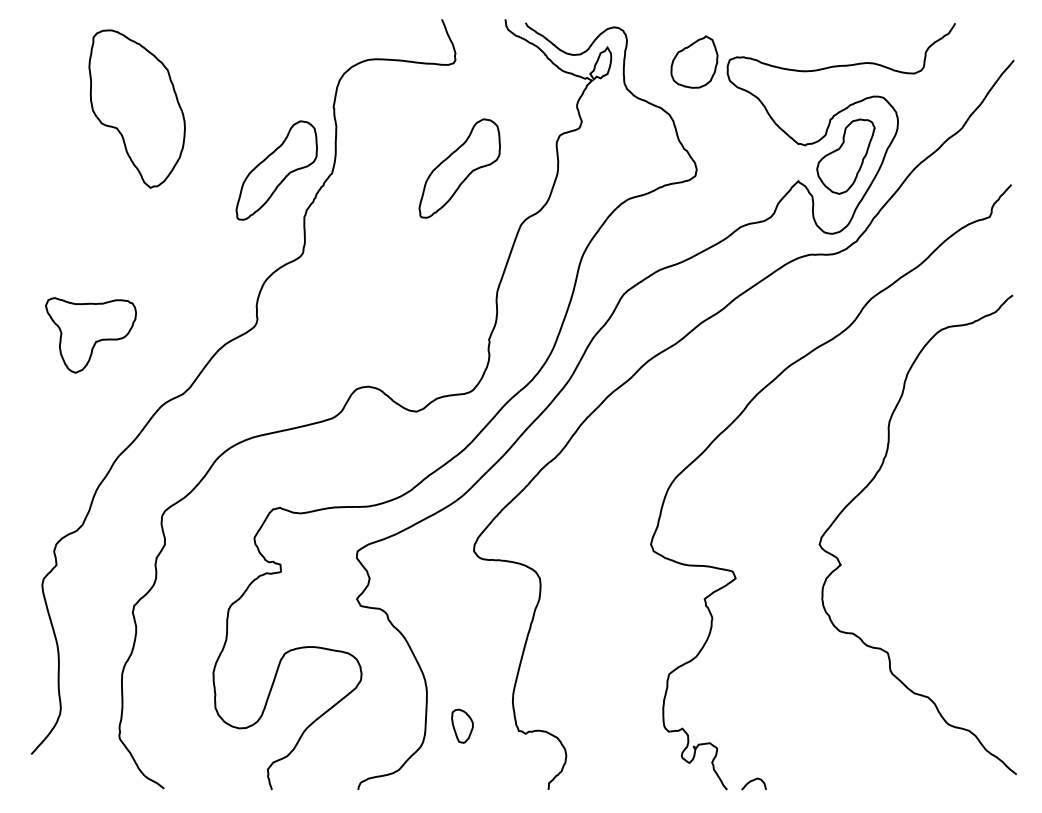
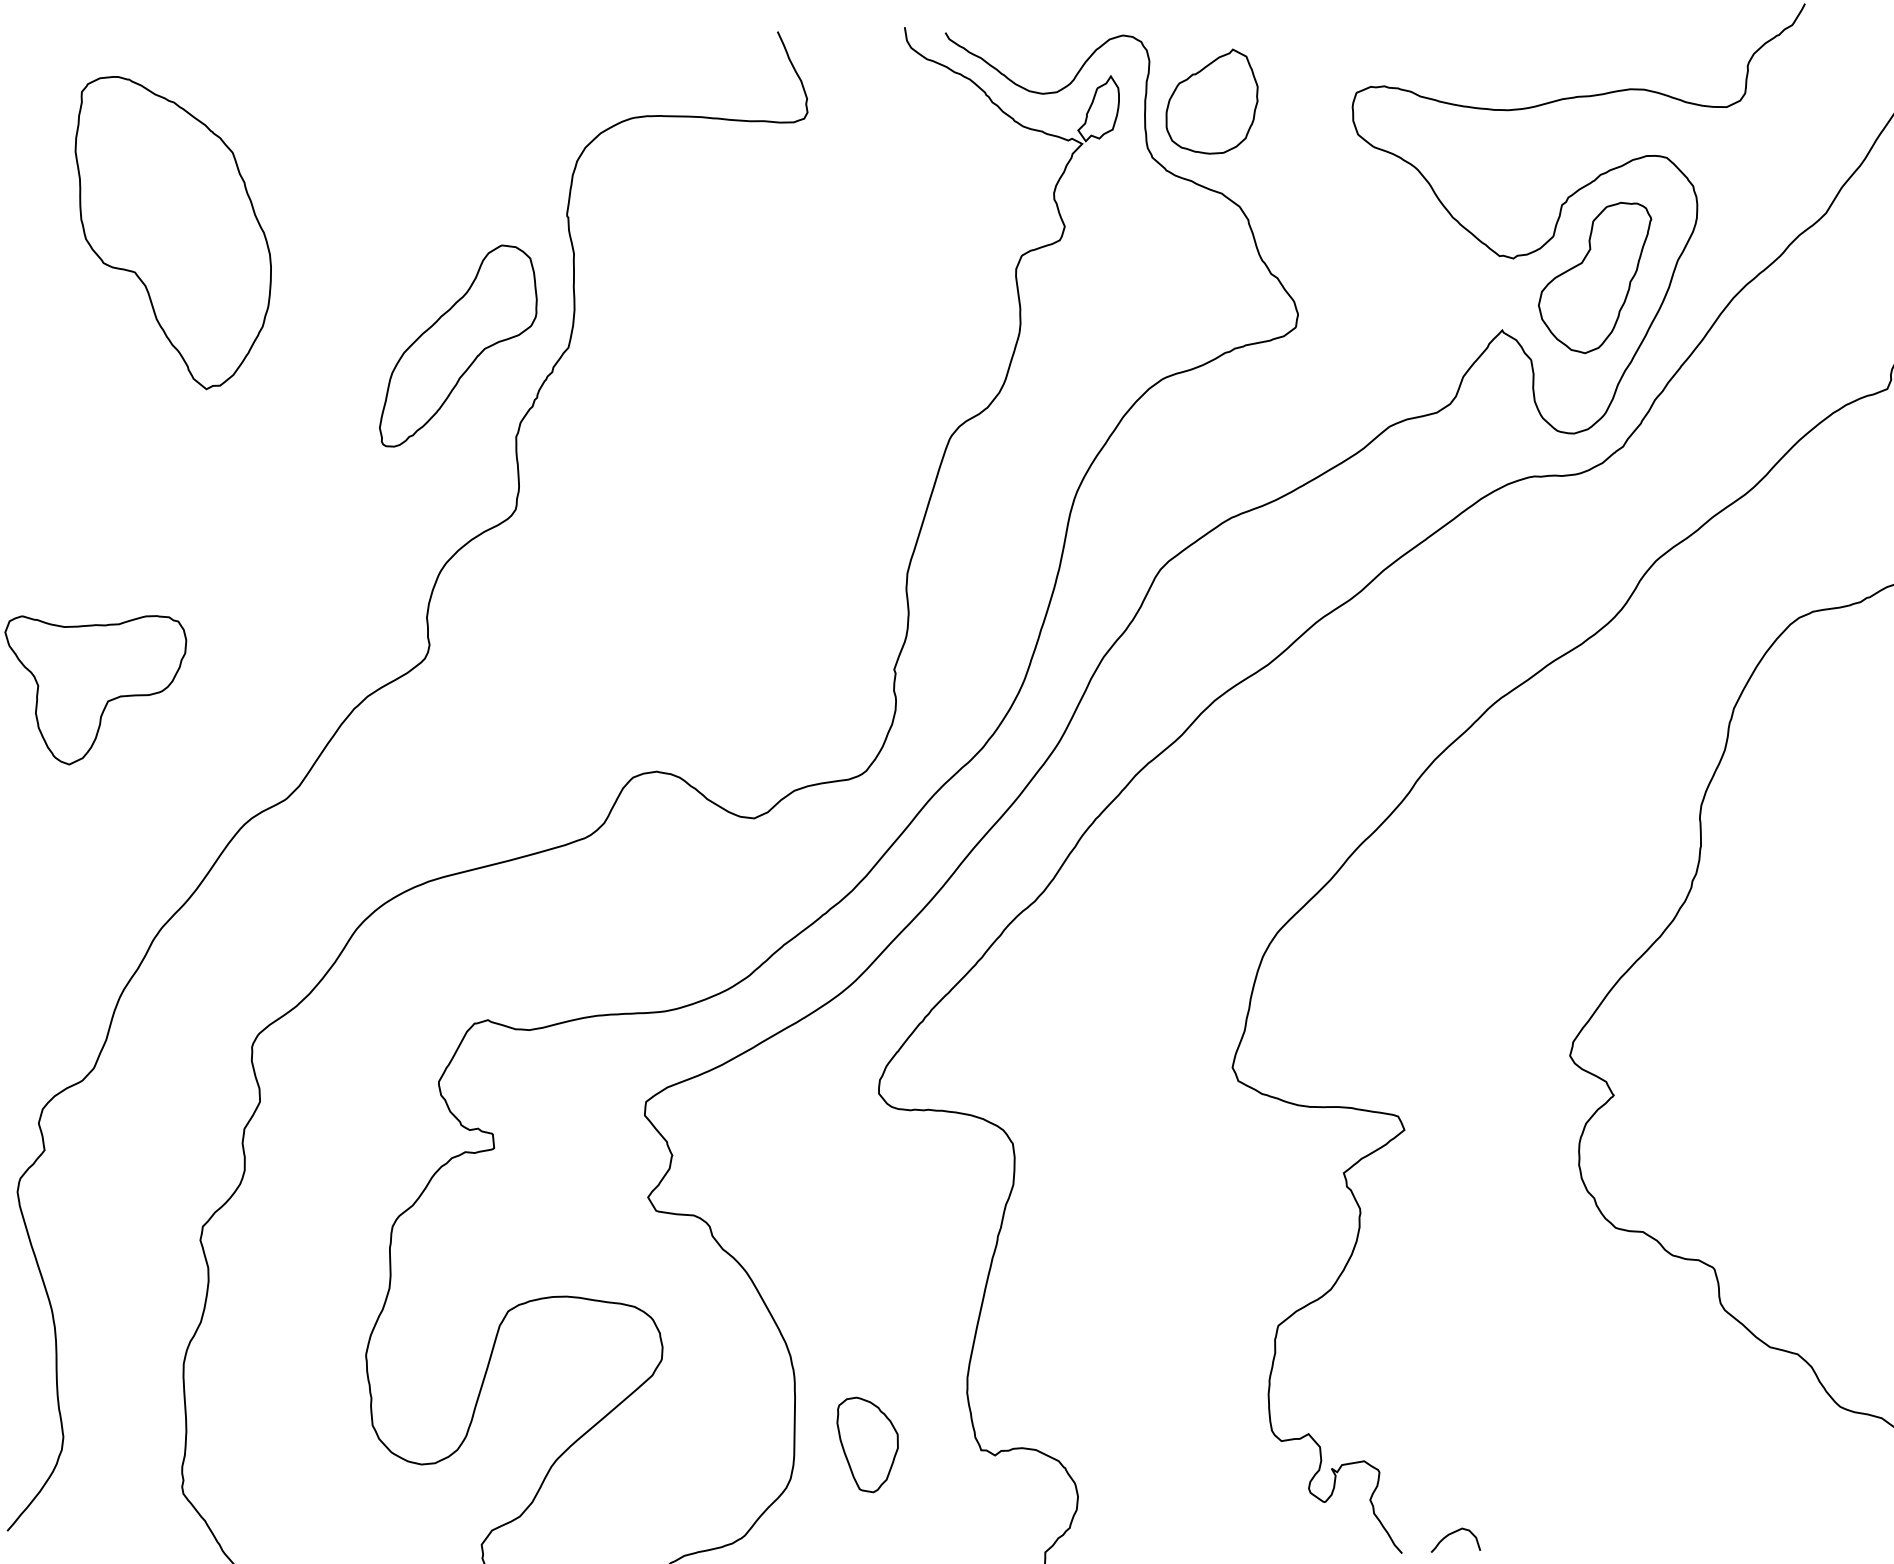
part: (694, 61) -> (1211, 100), moved
part: (459, 168) -> (823, 328), removed
part: (462, 725) -> (868, 1443), size x1.43

